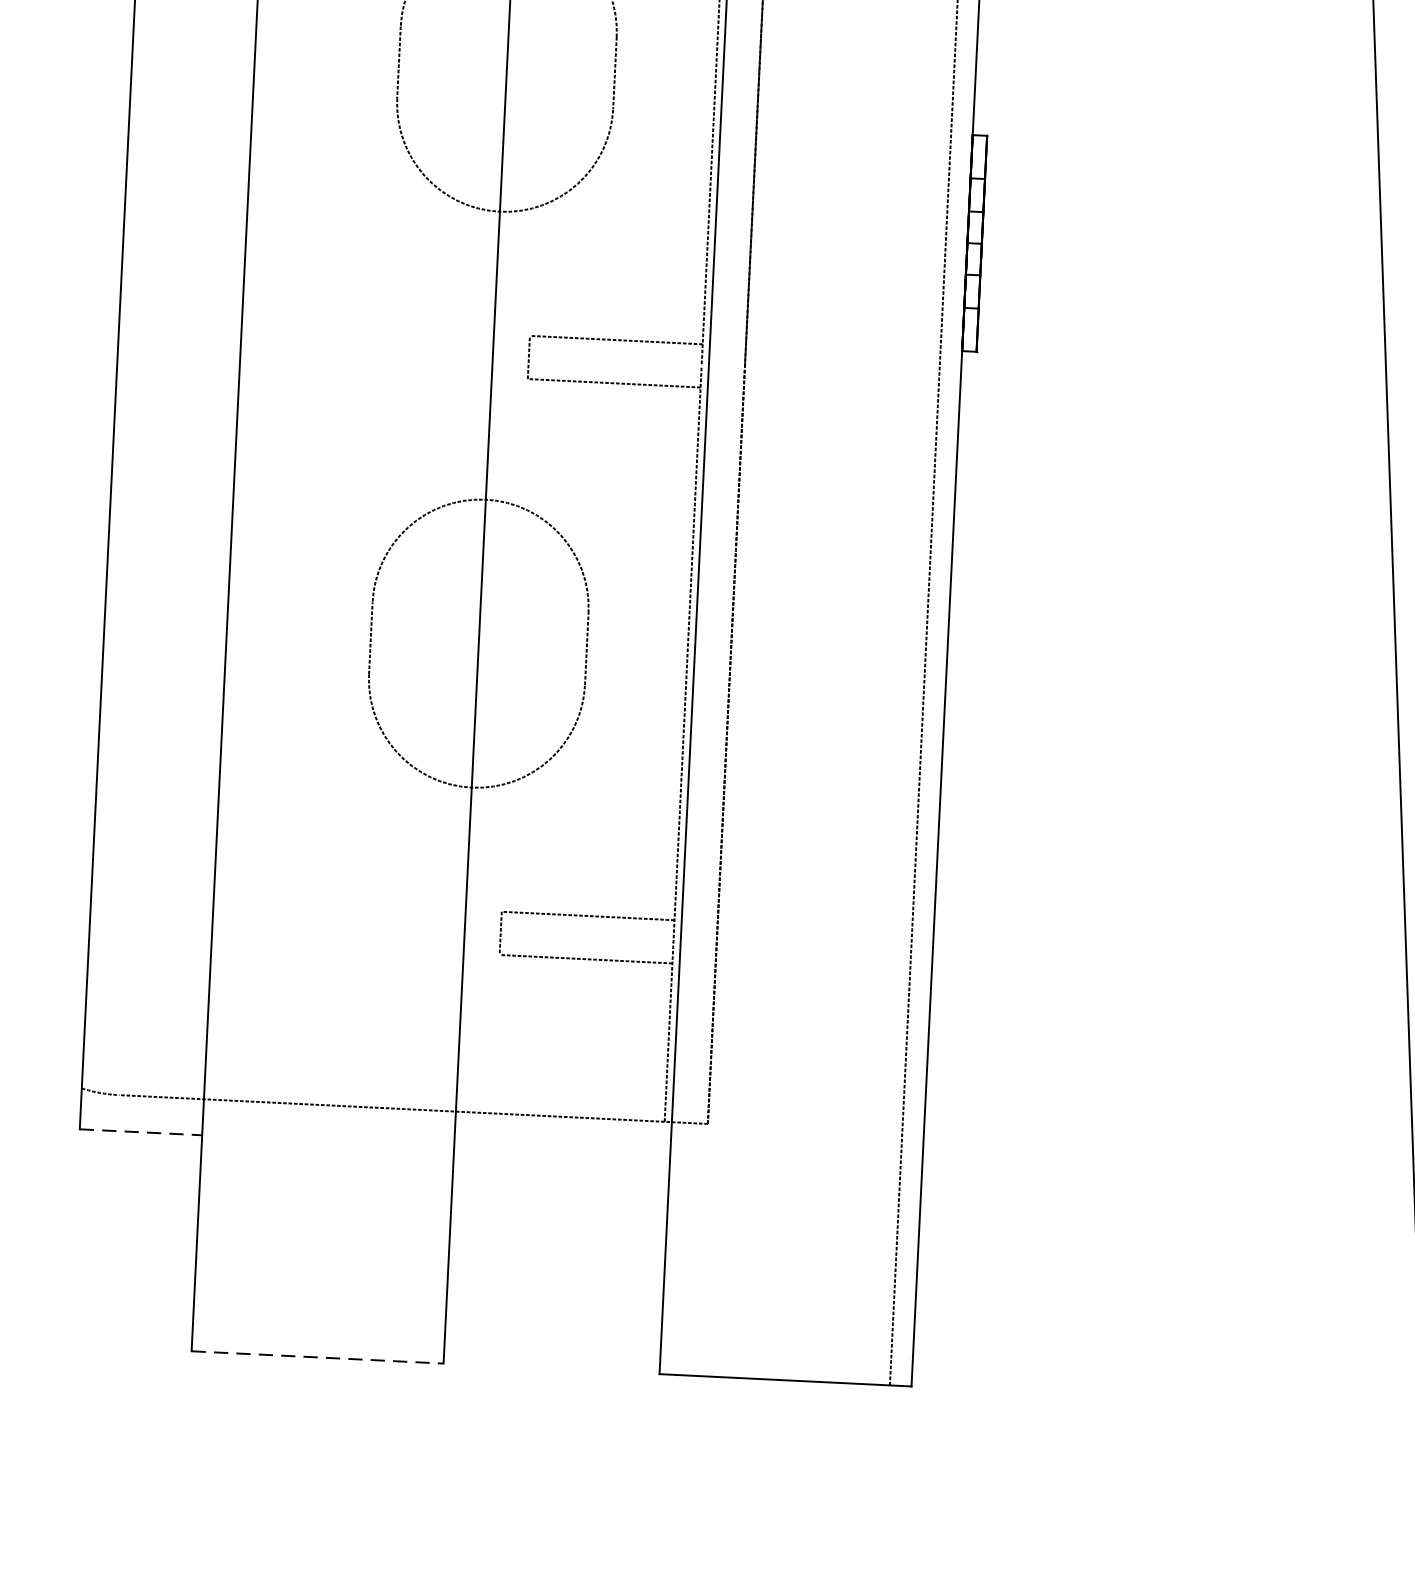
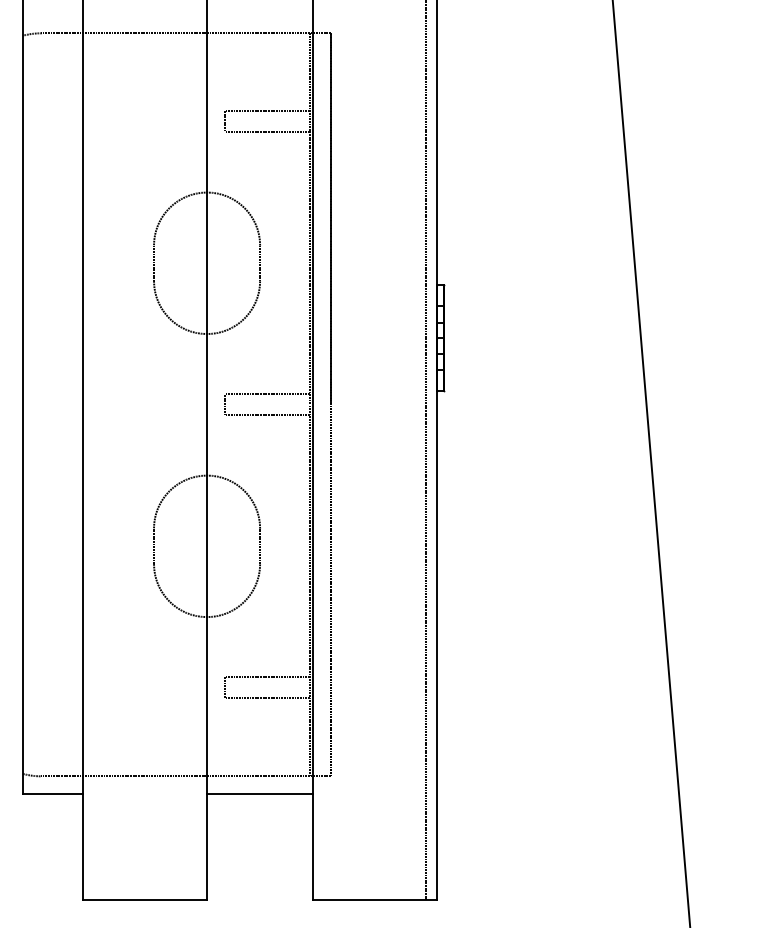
line: (141, 1133) -> (53, 794), dashed -> solid
line: (562, 1153) -> (260, 794), added
line: (318, 1358) -> (145, 900), dashed -> solid

